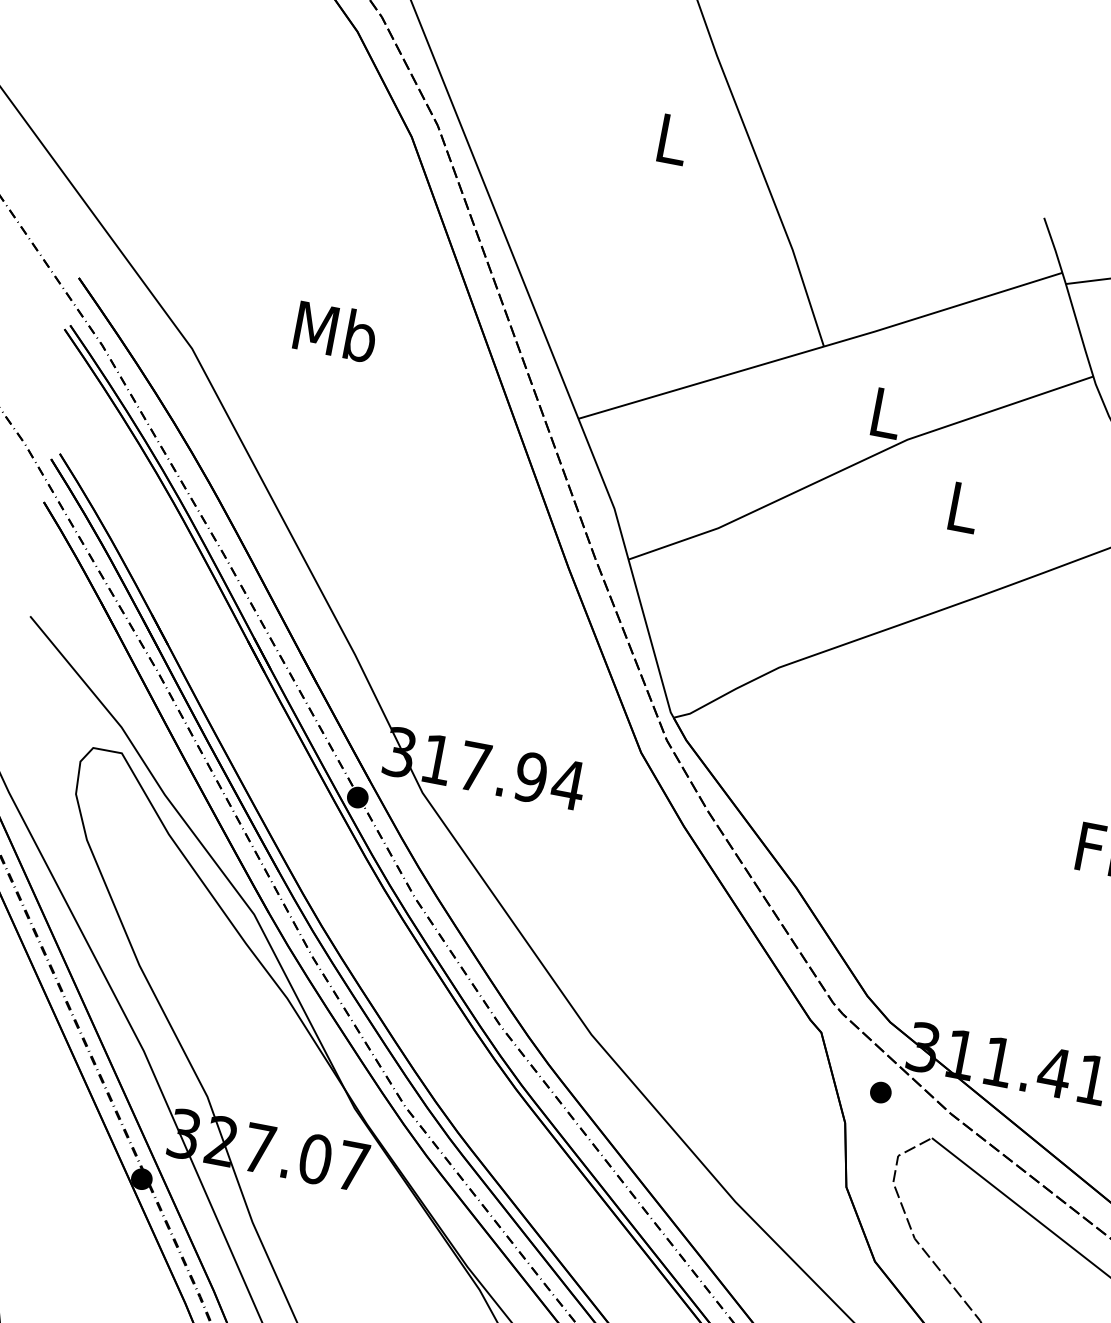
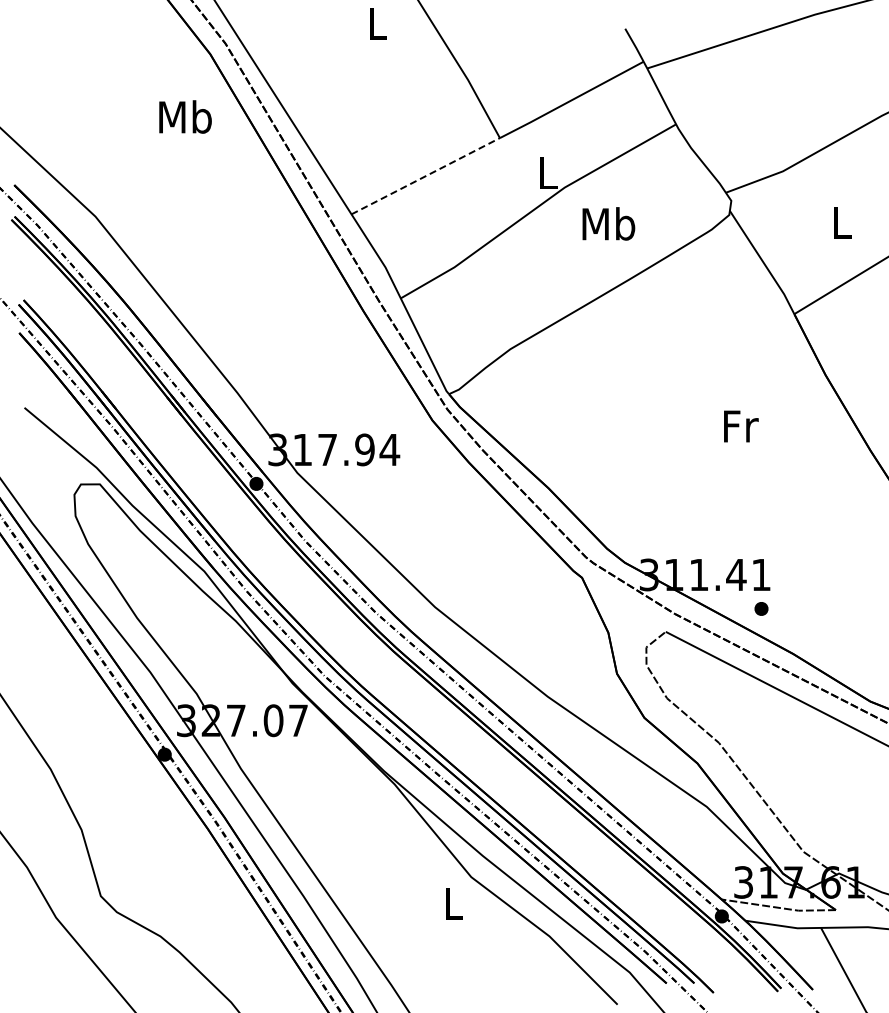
text: (336, 330) -> (185, 116), moved
line: (702, 381) -> (426, 175), solid -> dashed
text: (962, 506) -> (608, 223), L -> Mb
part: (880, 1091) -> (761, 608), moved

